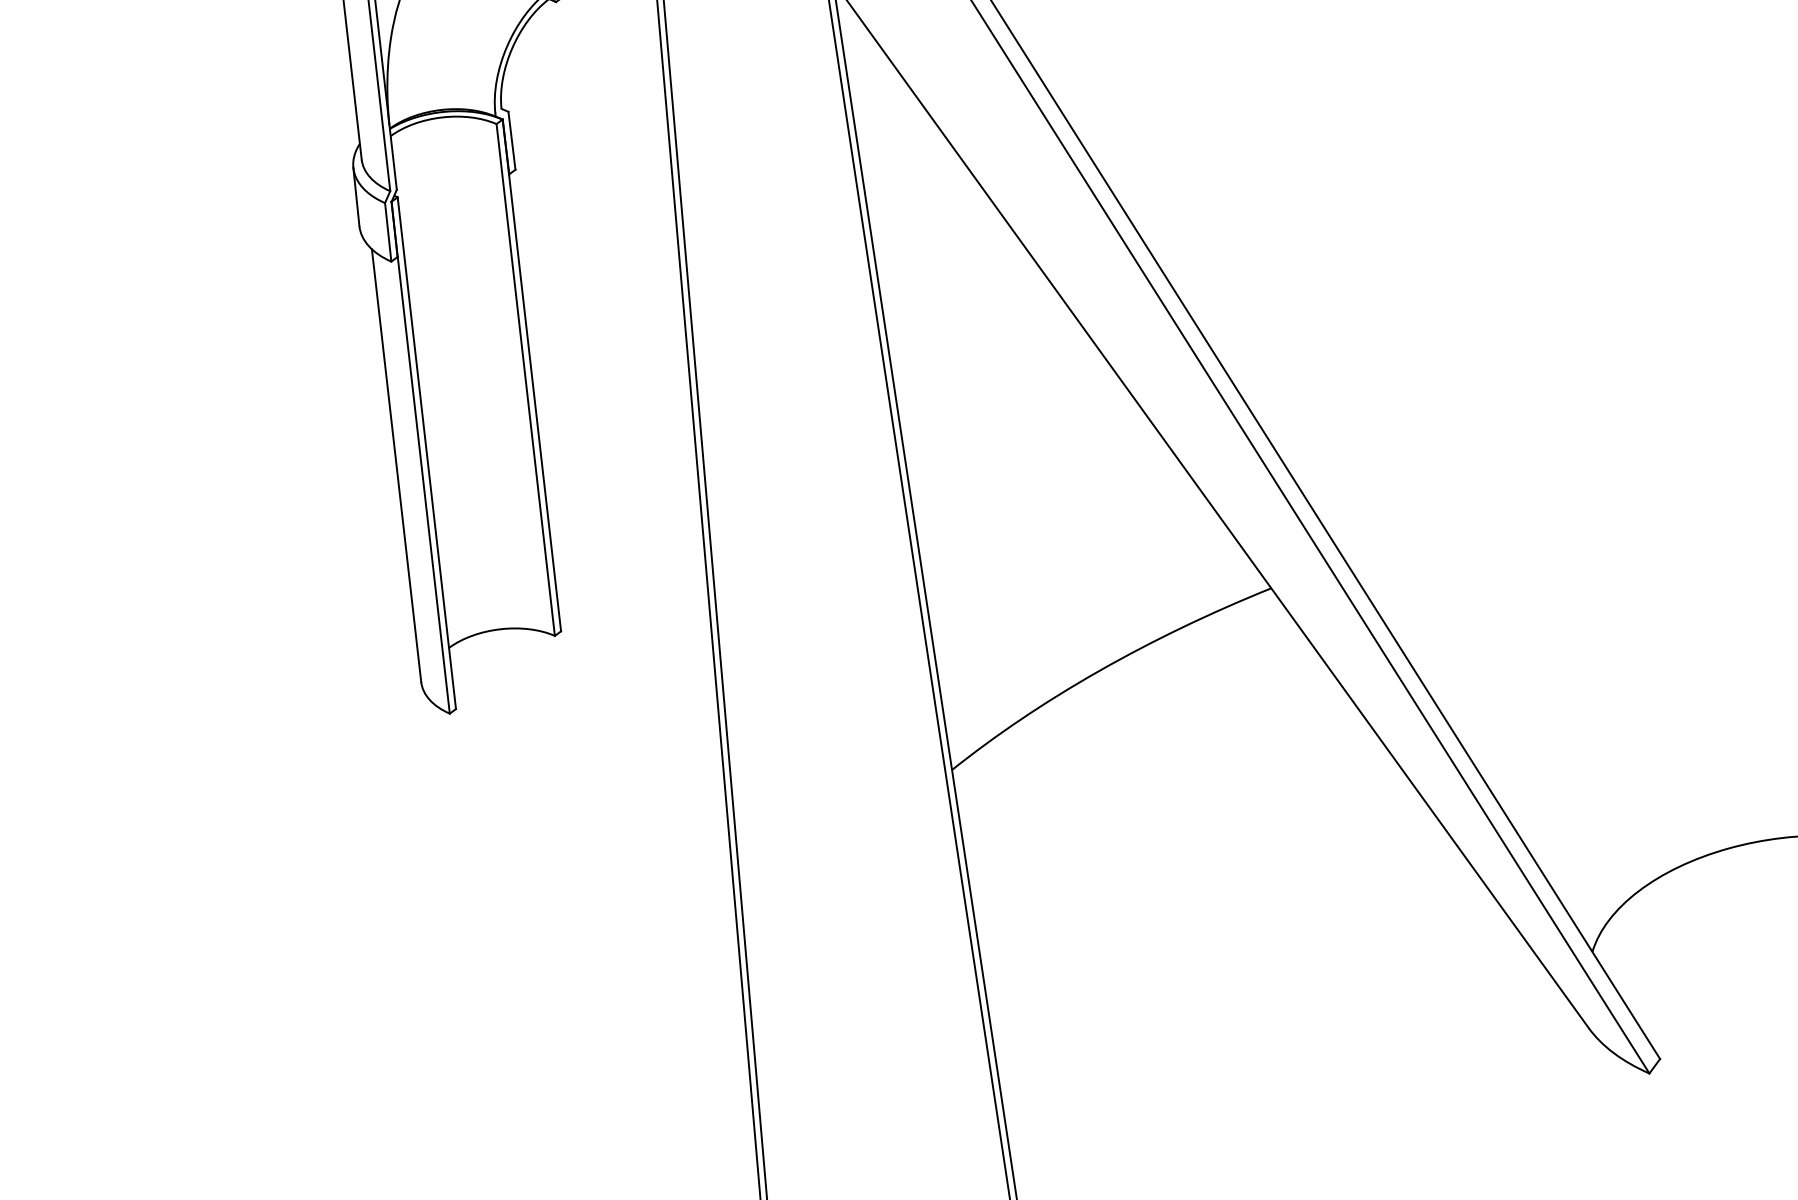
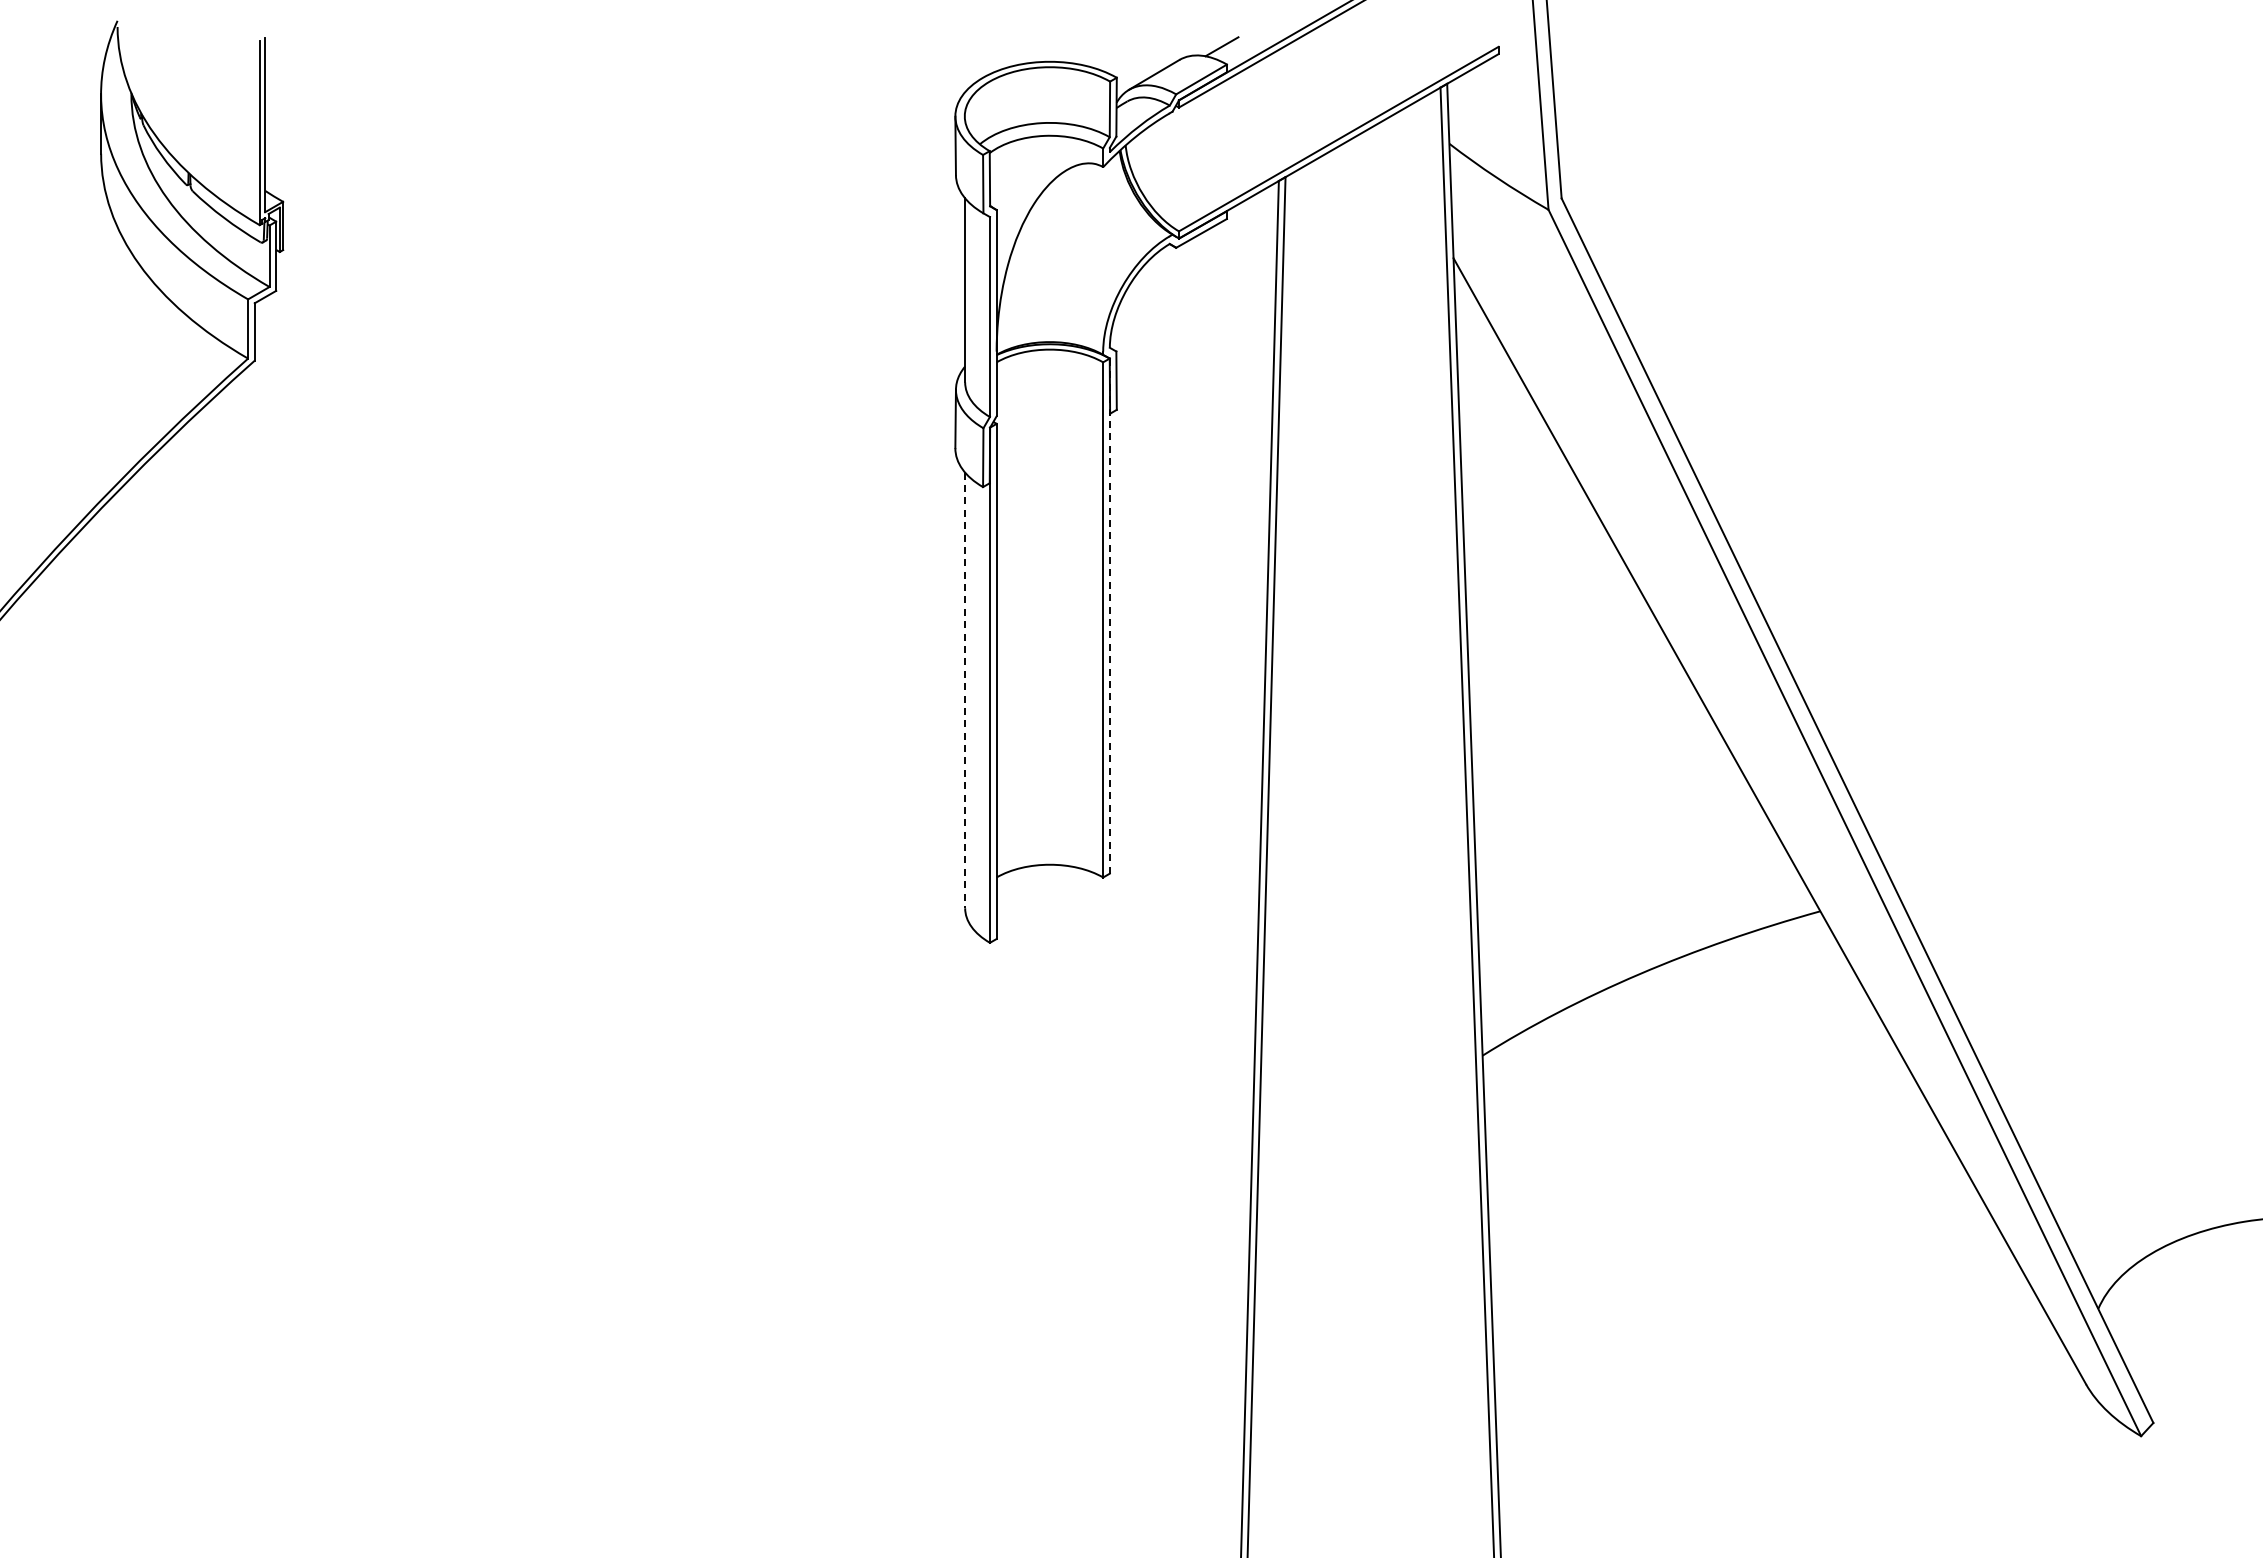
line: (531, 375) -> (1109, 616), solid -> dashed
line: (396, 465) -> (965, 690), solid -> dashed

